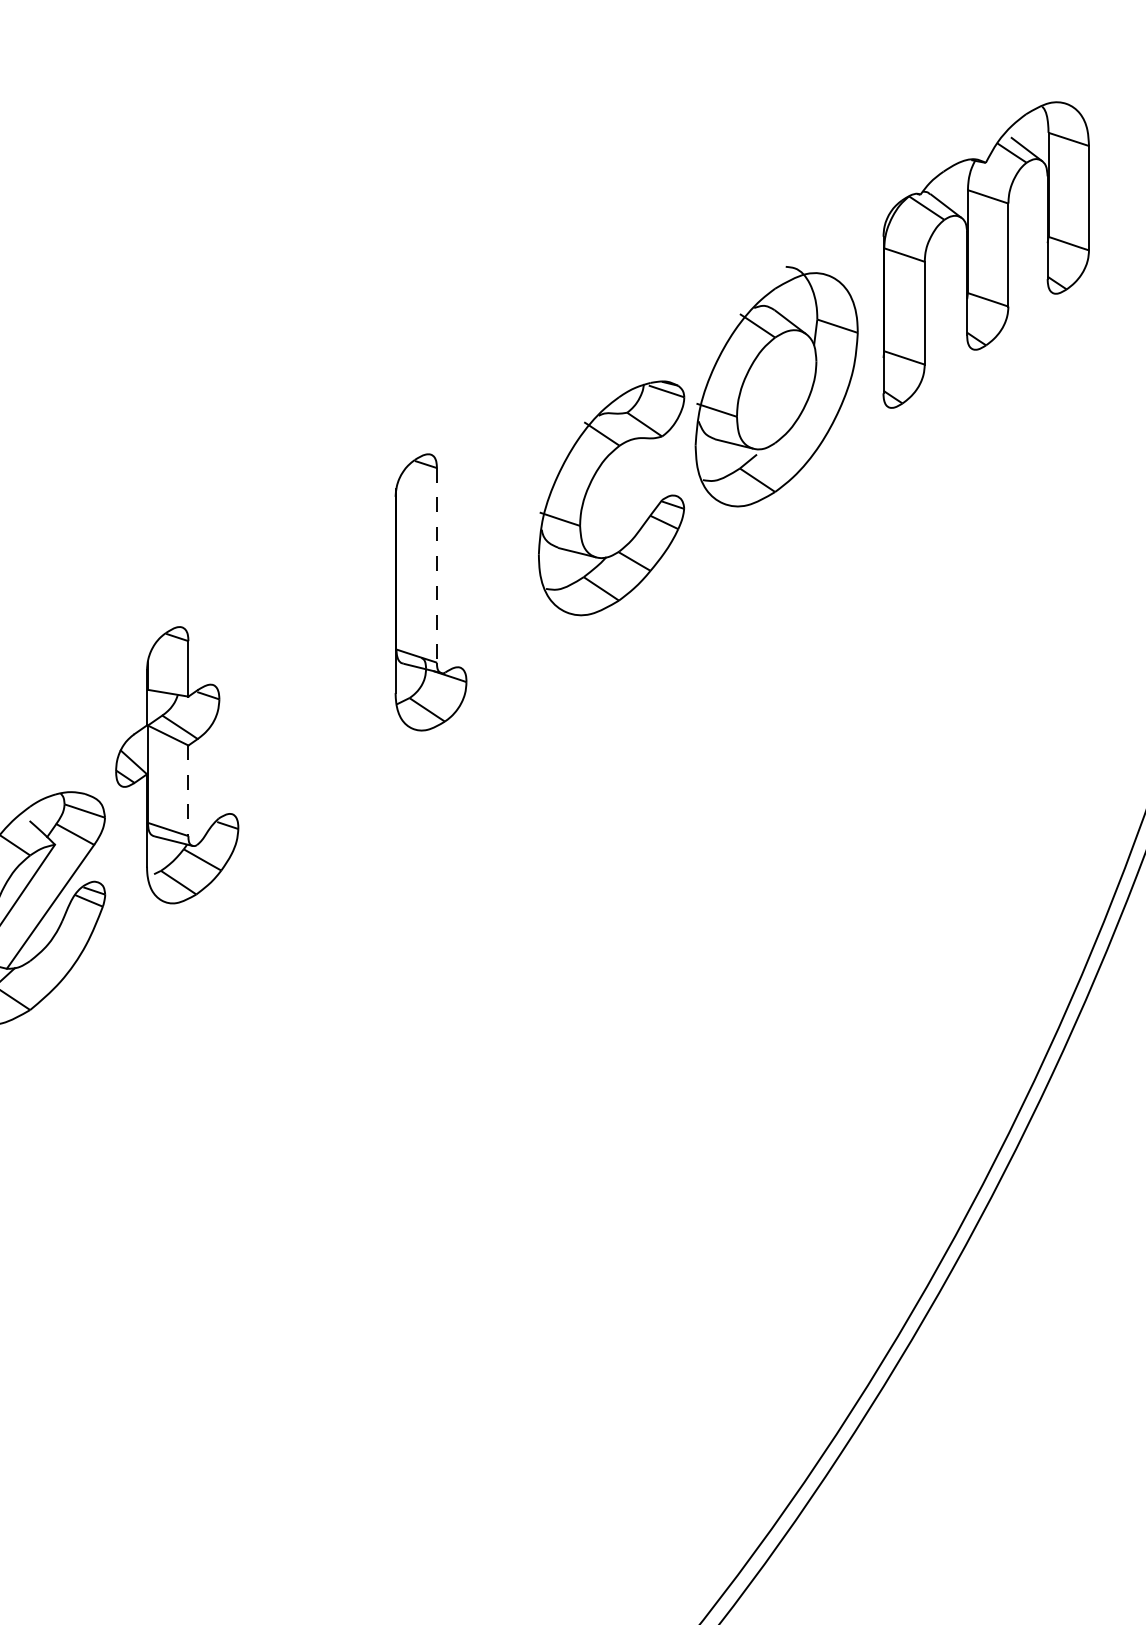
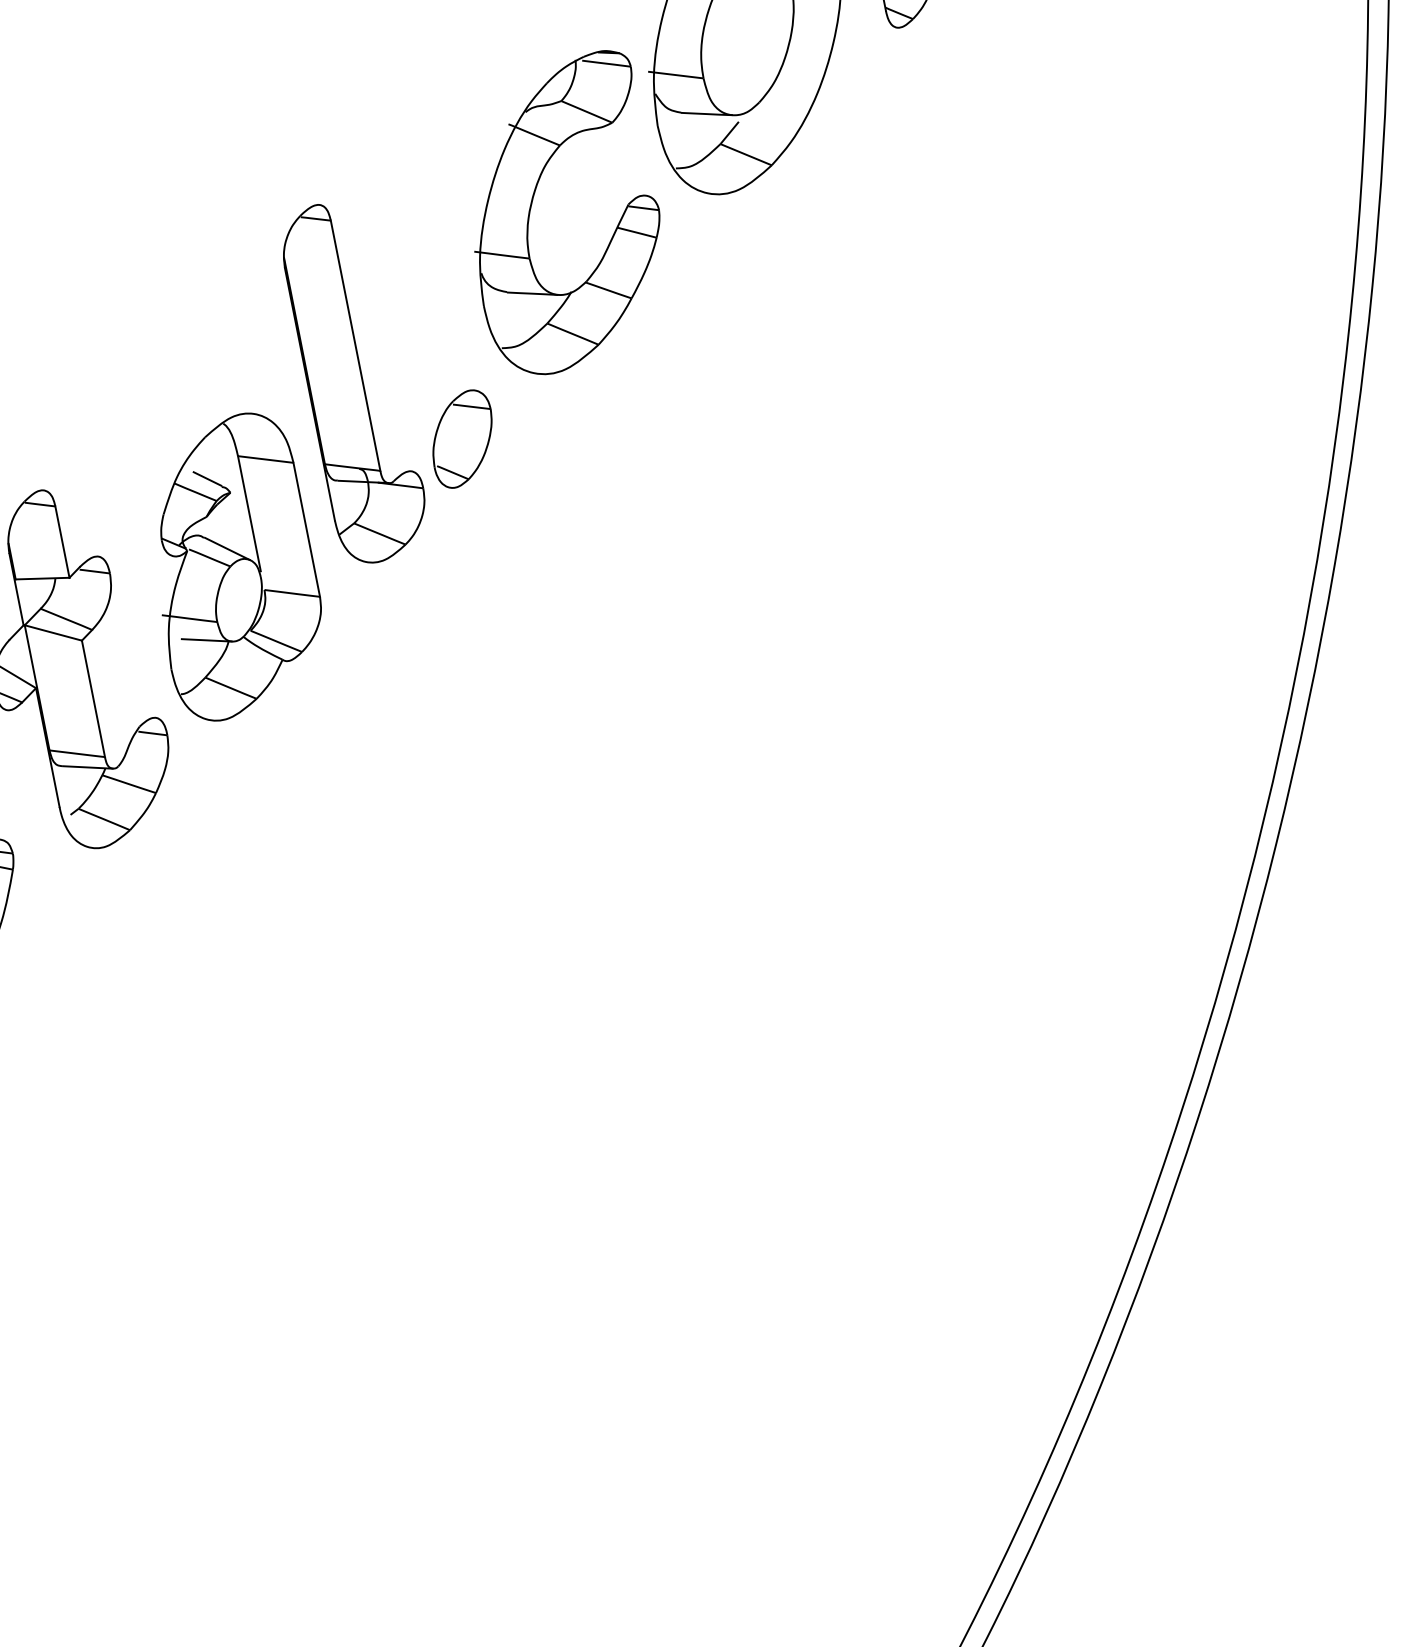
line: (436, 565) -> (355, 346), dashed -> solid
part: (503, 650) -> (462, 438), added
part: (311, 712) -> (231, 566), added
line: (188, 791) -> (93, 699), dashed -> solid

